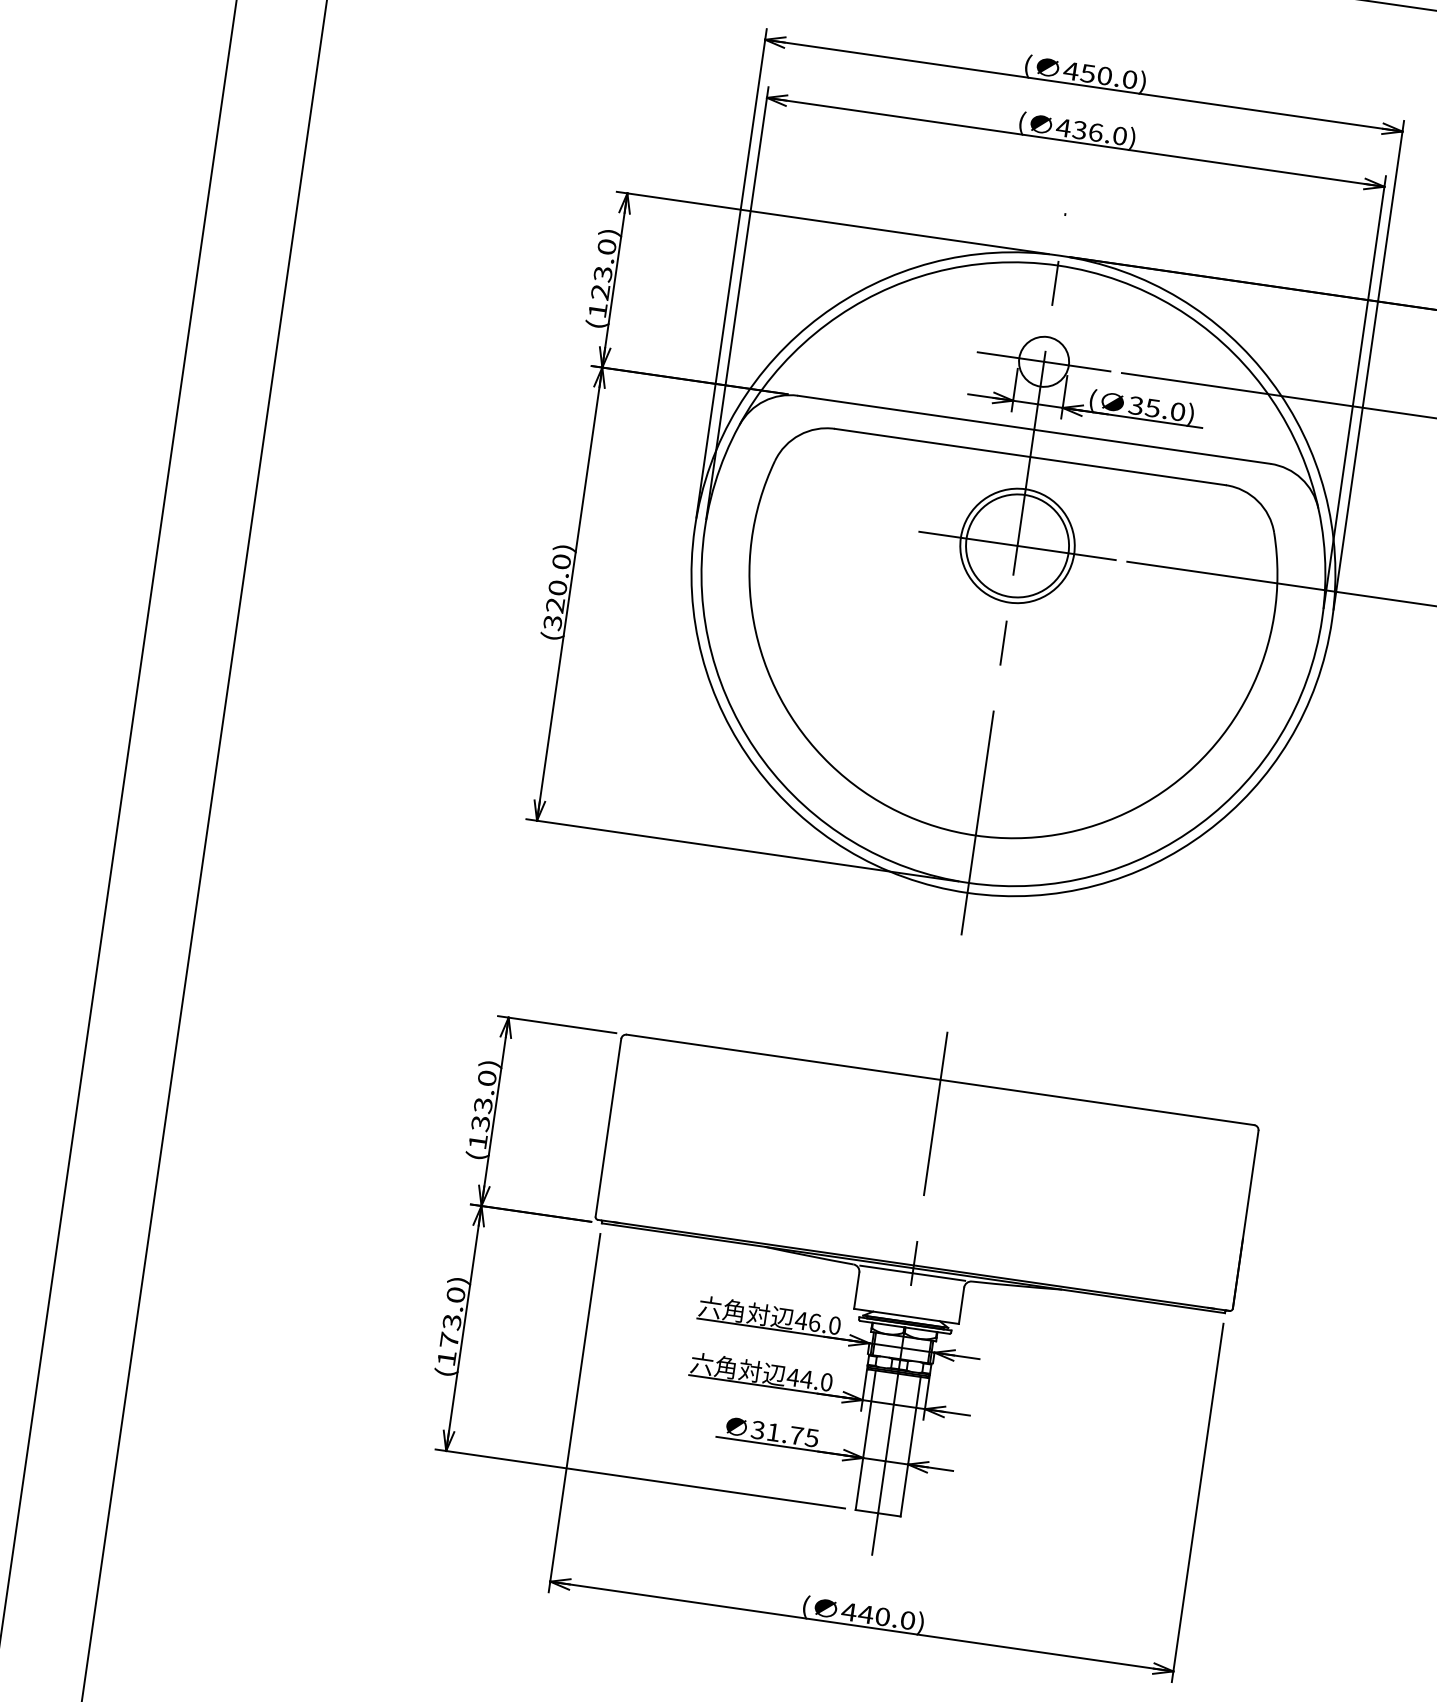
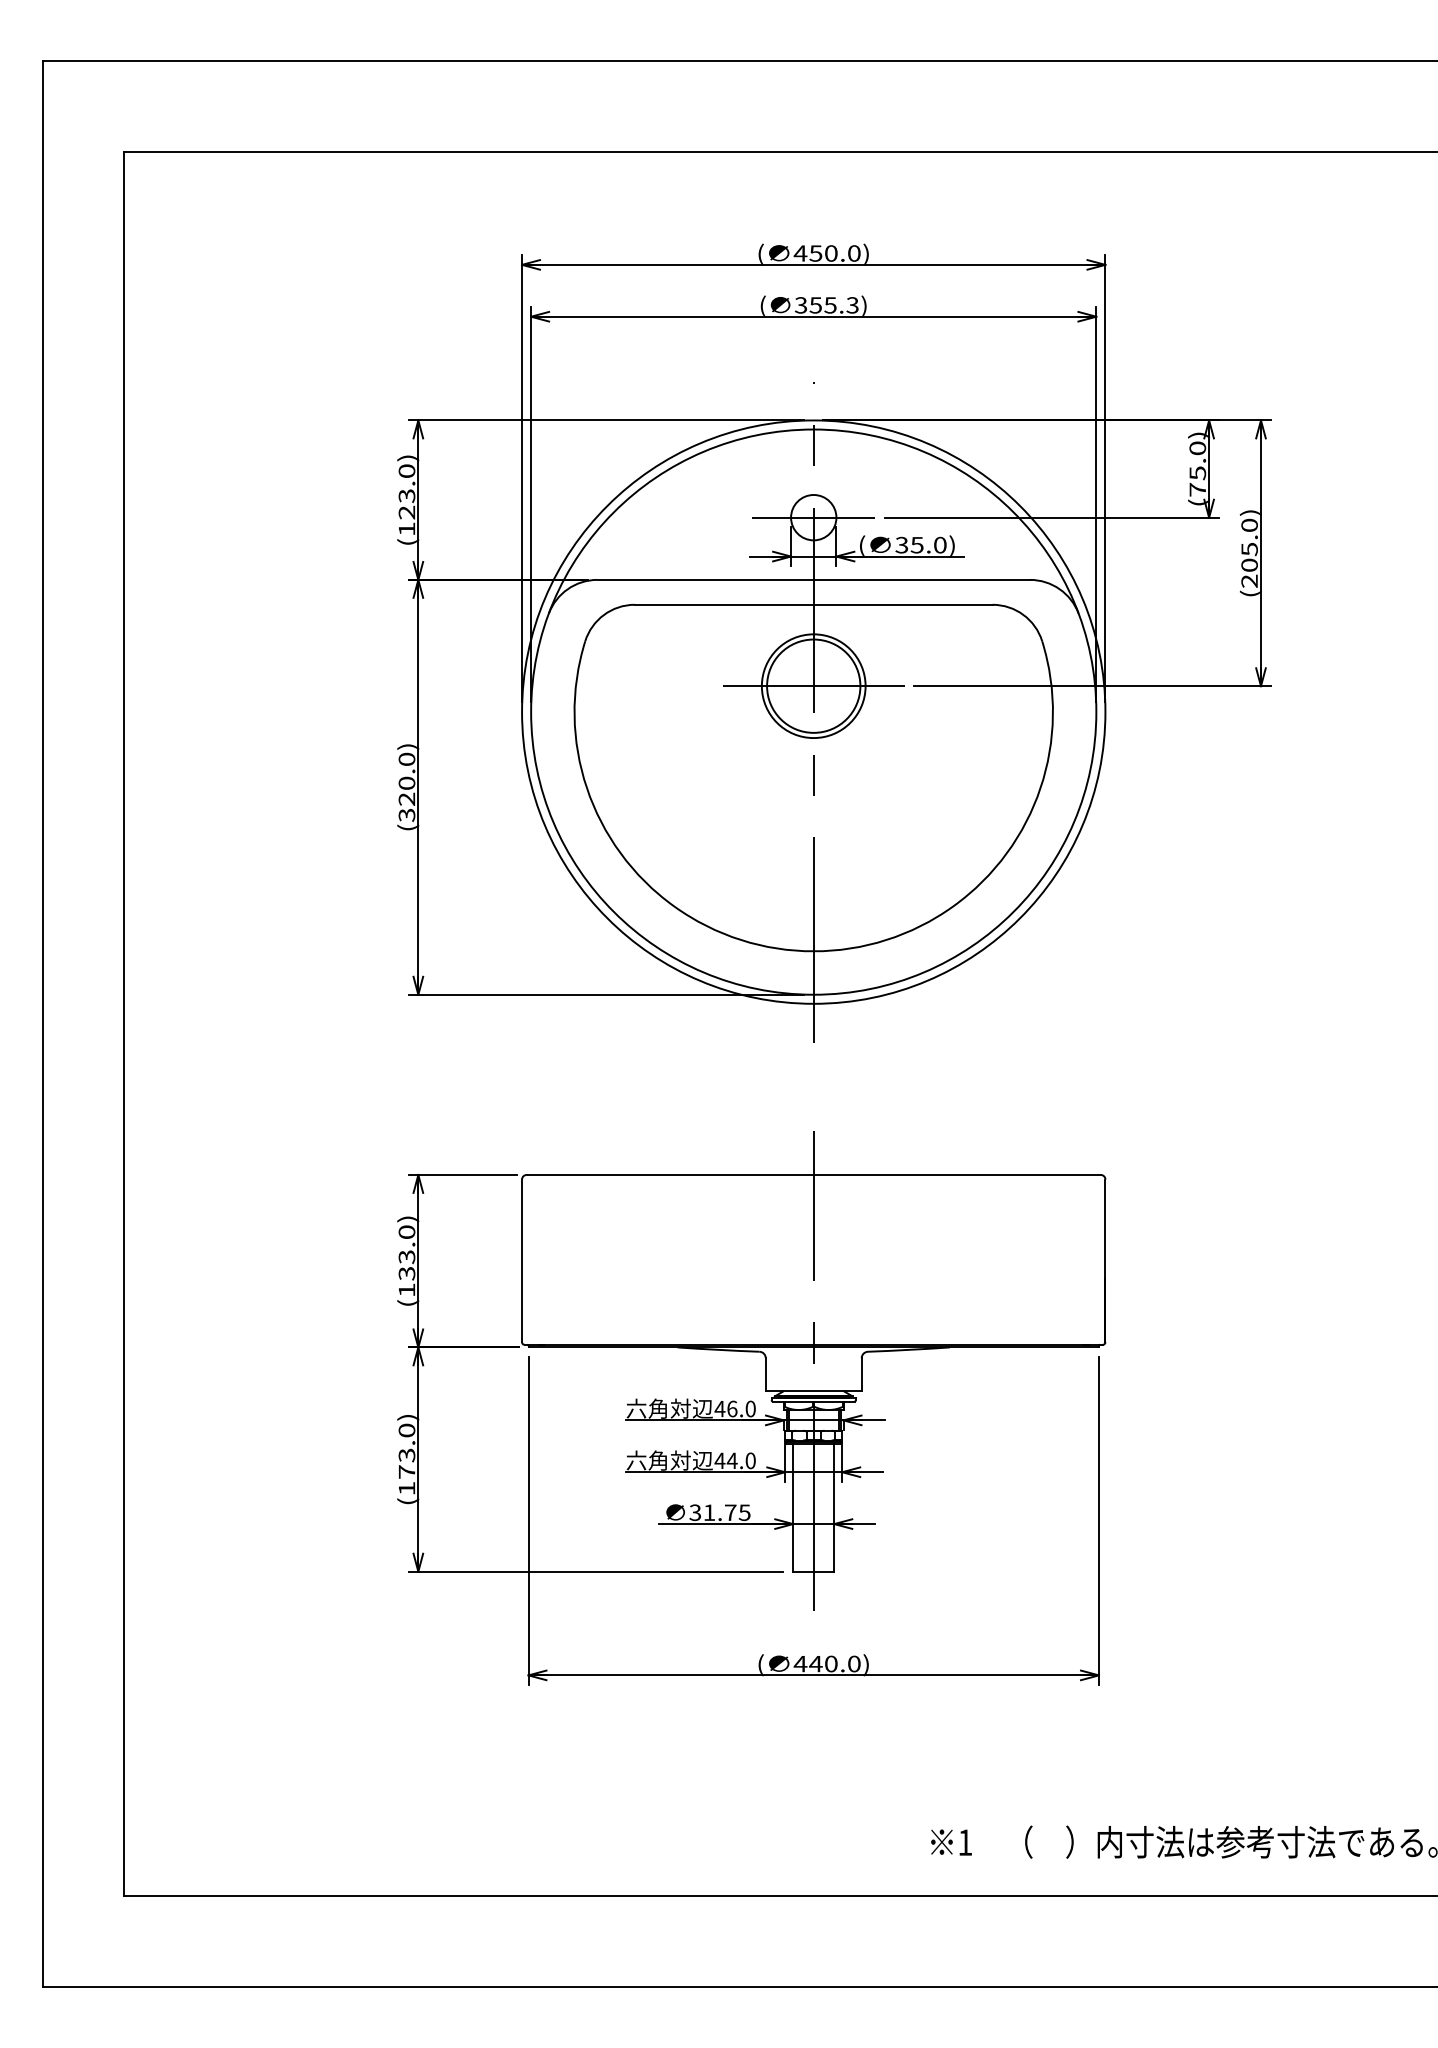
text: (1091, 132) -> (826, 305), 436.0) -> 355.3)
line: (912, 1272) -> (813, 1351), removed

